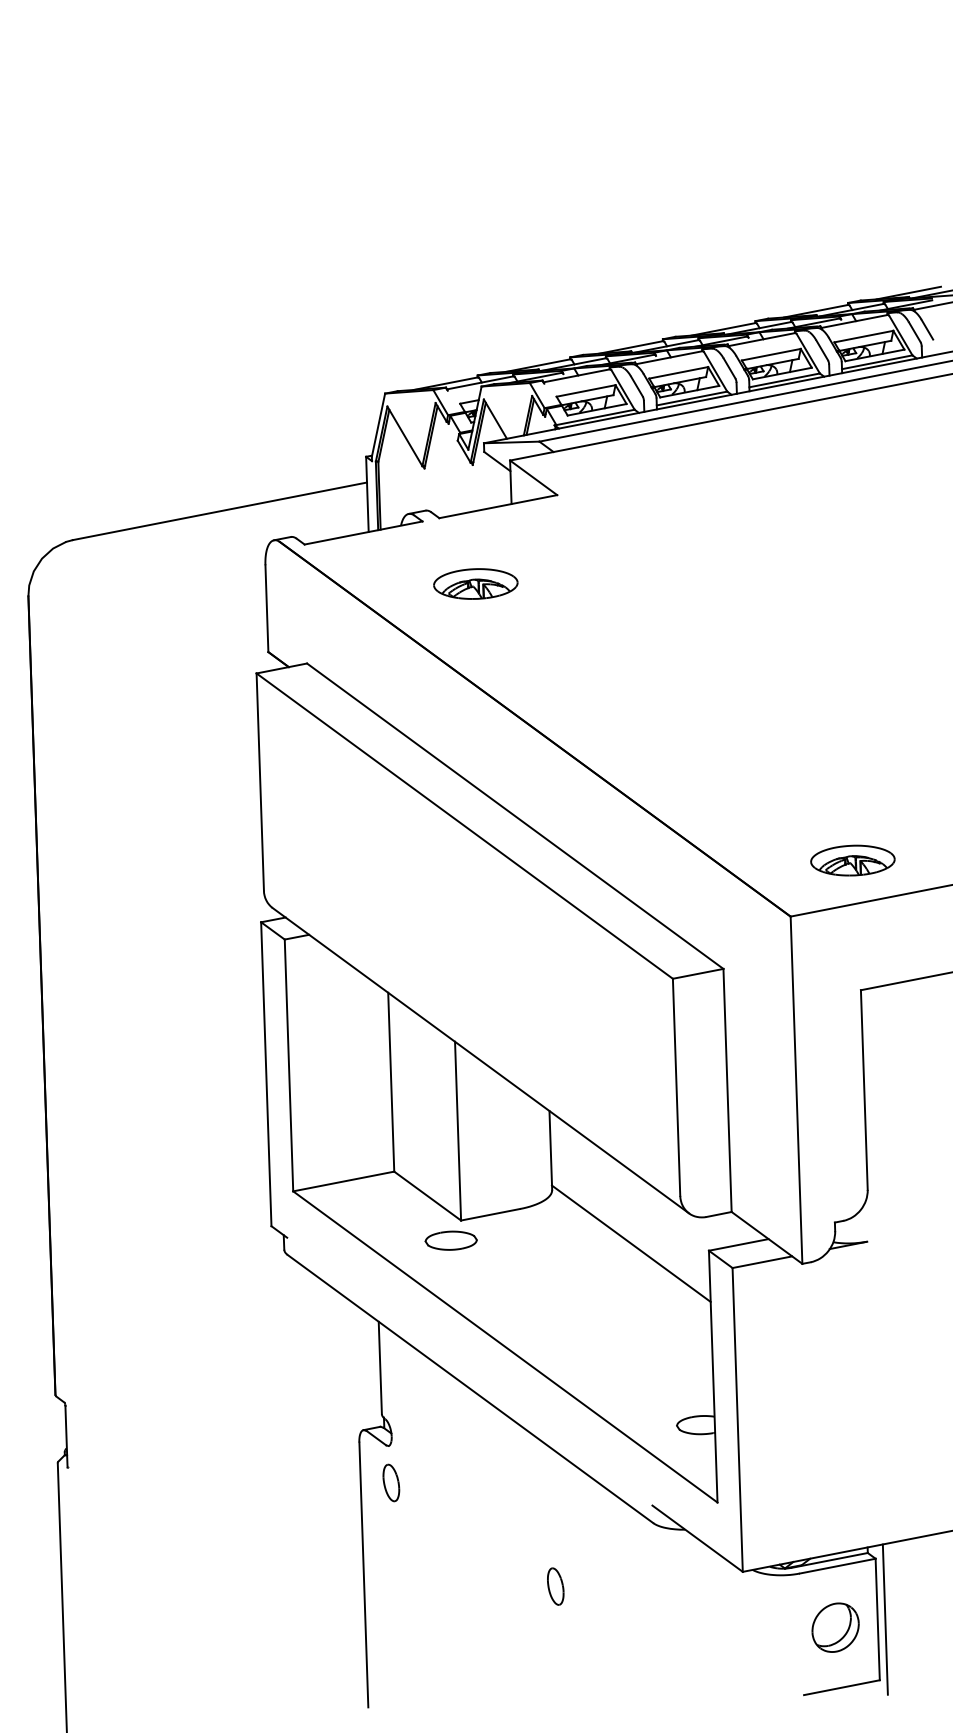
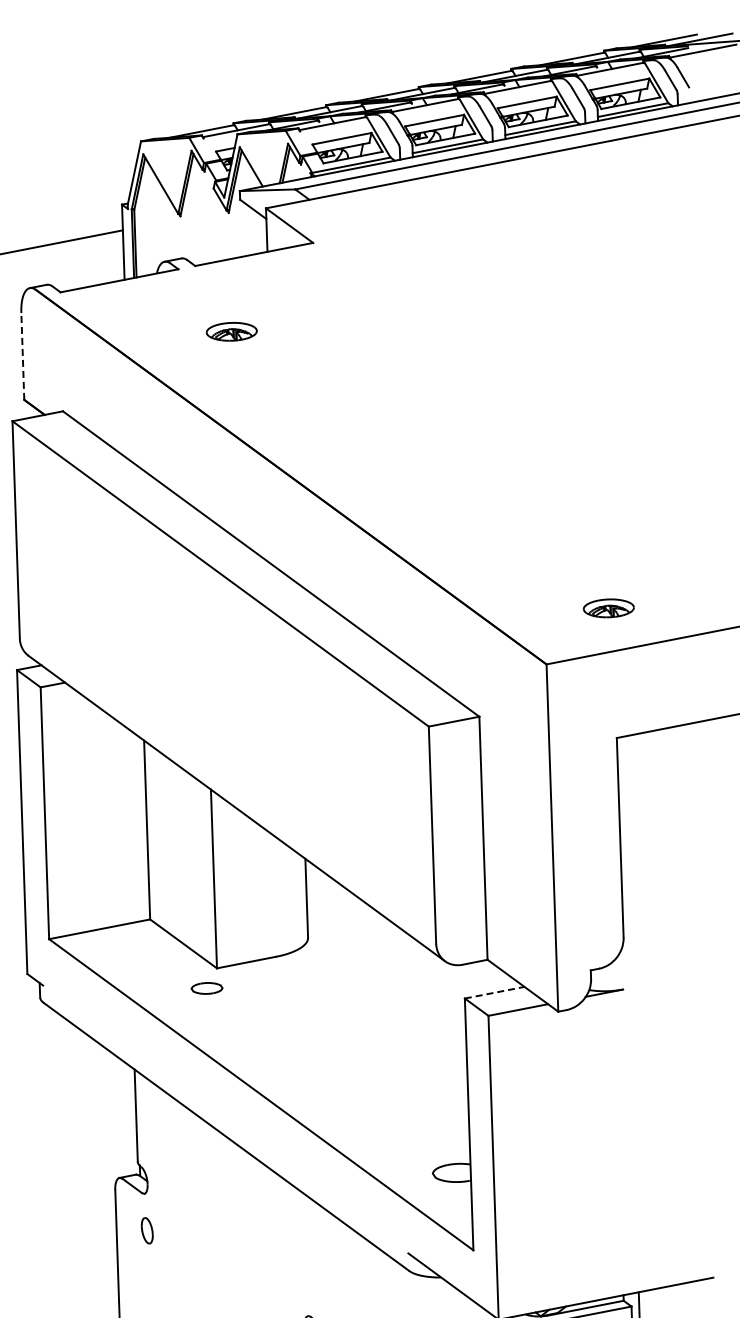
part: (475, 583) -> (231, 331), size x0.6
line: (266, 608) -> (22, 356), solid -> dashed
part: (852, 860) -> (608, 608), size x0.6
part: (450, 1240) -> (206, 988), size x0.6
line: (630, 1243) -> (386, 991), removed
line: (739, 1244) -> (495, 992), solid -> dashed
part: (391, 1482) -> (147, 1230), size x0.7

